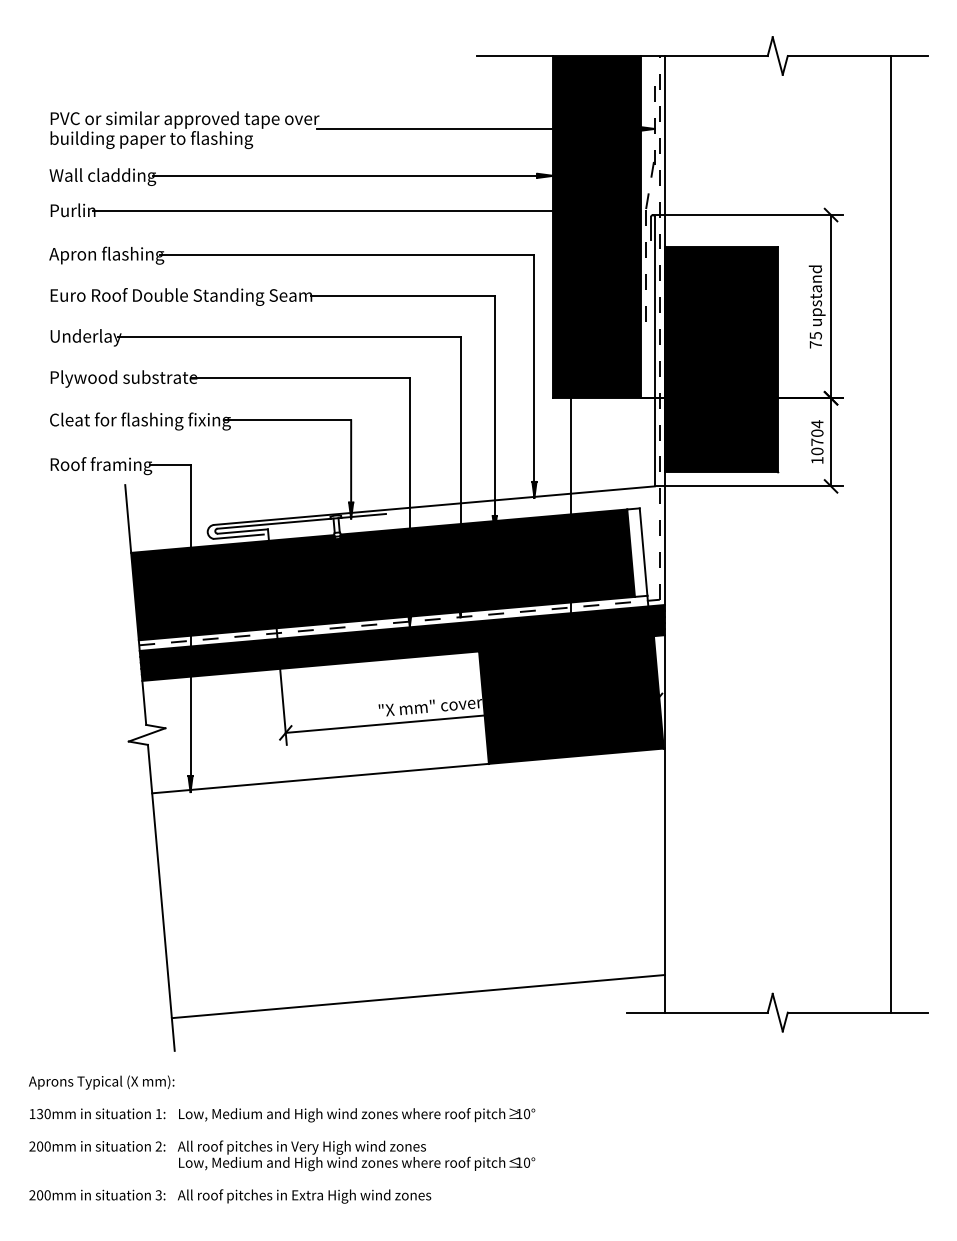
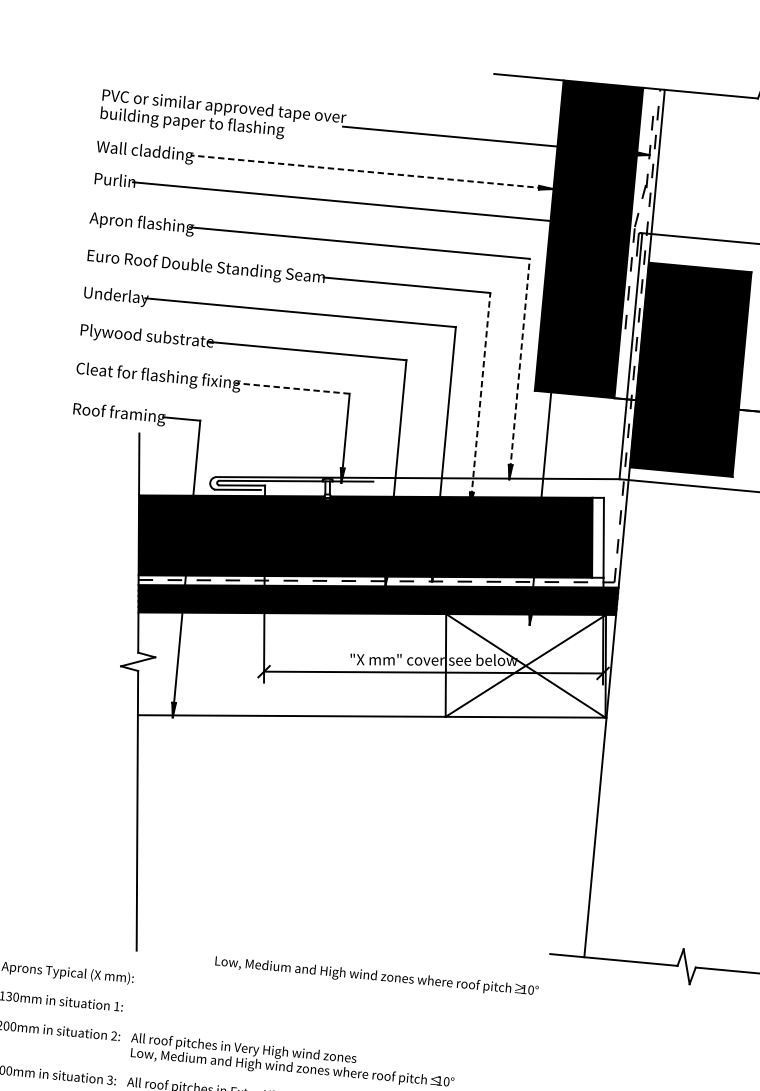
line: (352, 175) -> (371, 171), solid -> dashed
line: (534, 376) -> (519, 369), solid -> dashed
line: (494, 413) -> (480, 399), solid -> dashed
line: (287, 420) -> (291, 388), solid -> dashed
fill: (571, 699) -> (525, 665), removed
line: (417, 996) -> (361, 921), removed
text: (357, 1115) -> (377, 977), moved

